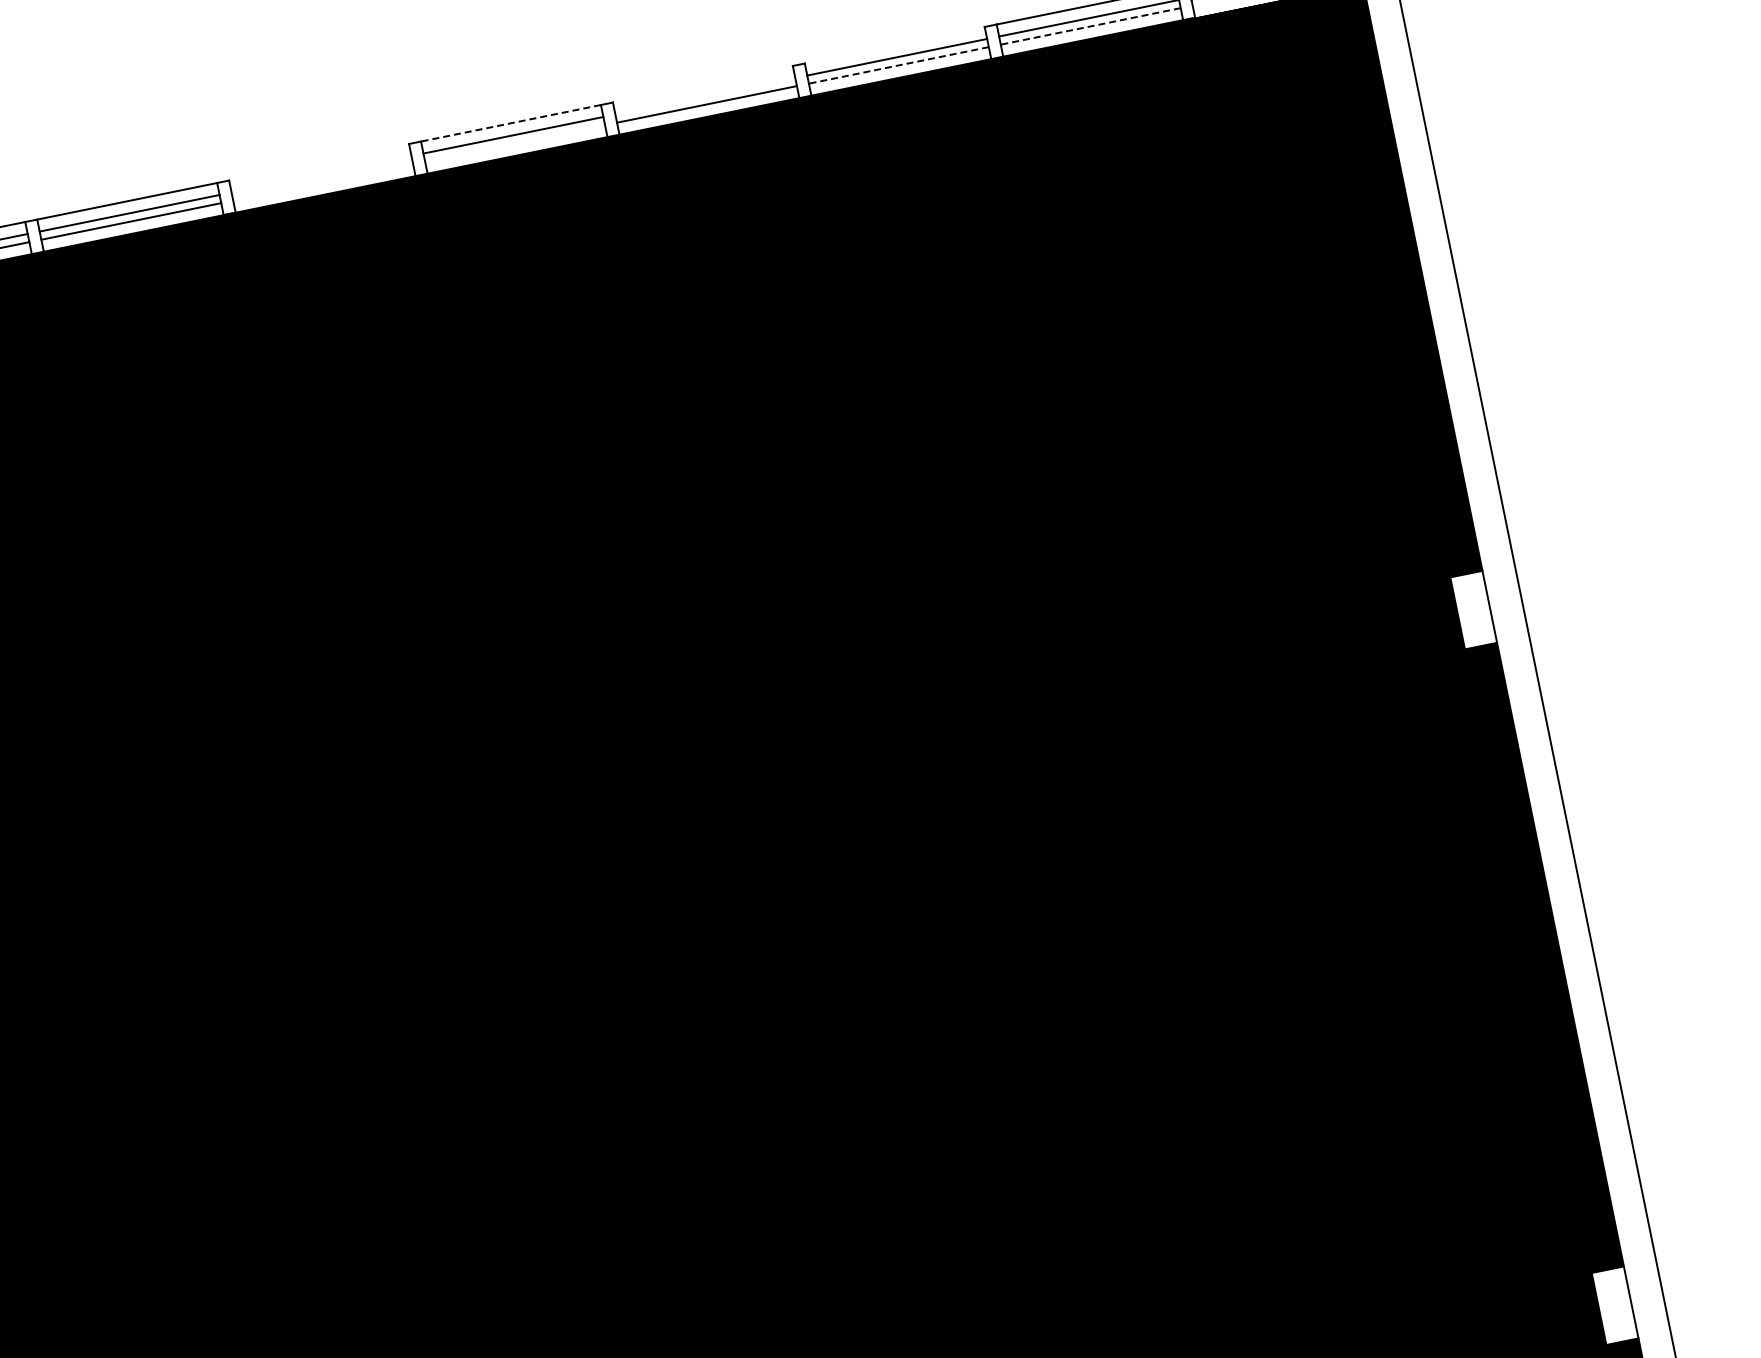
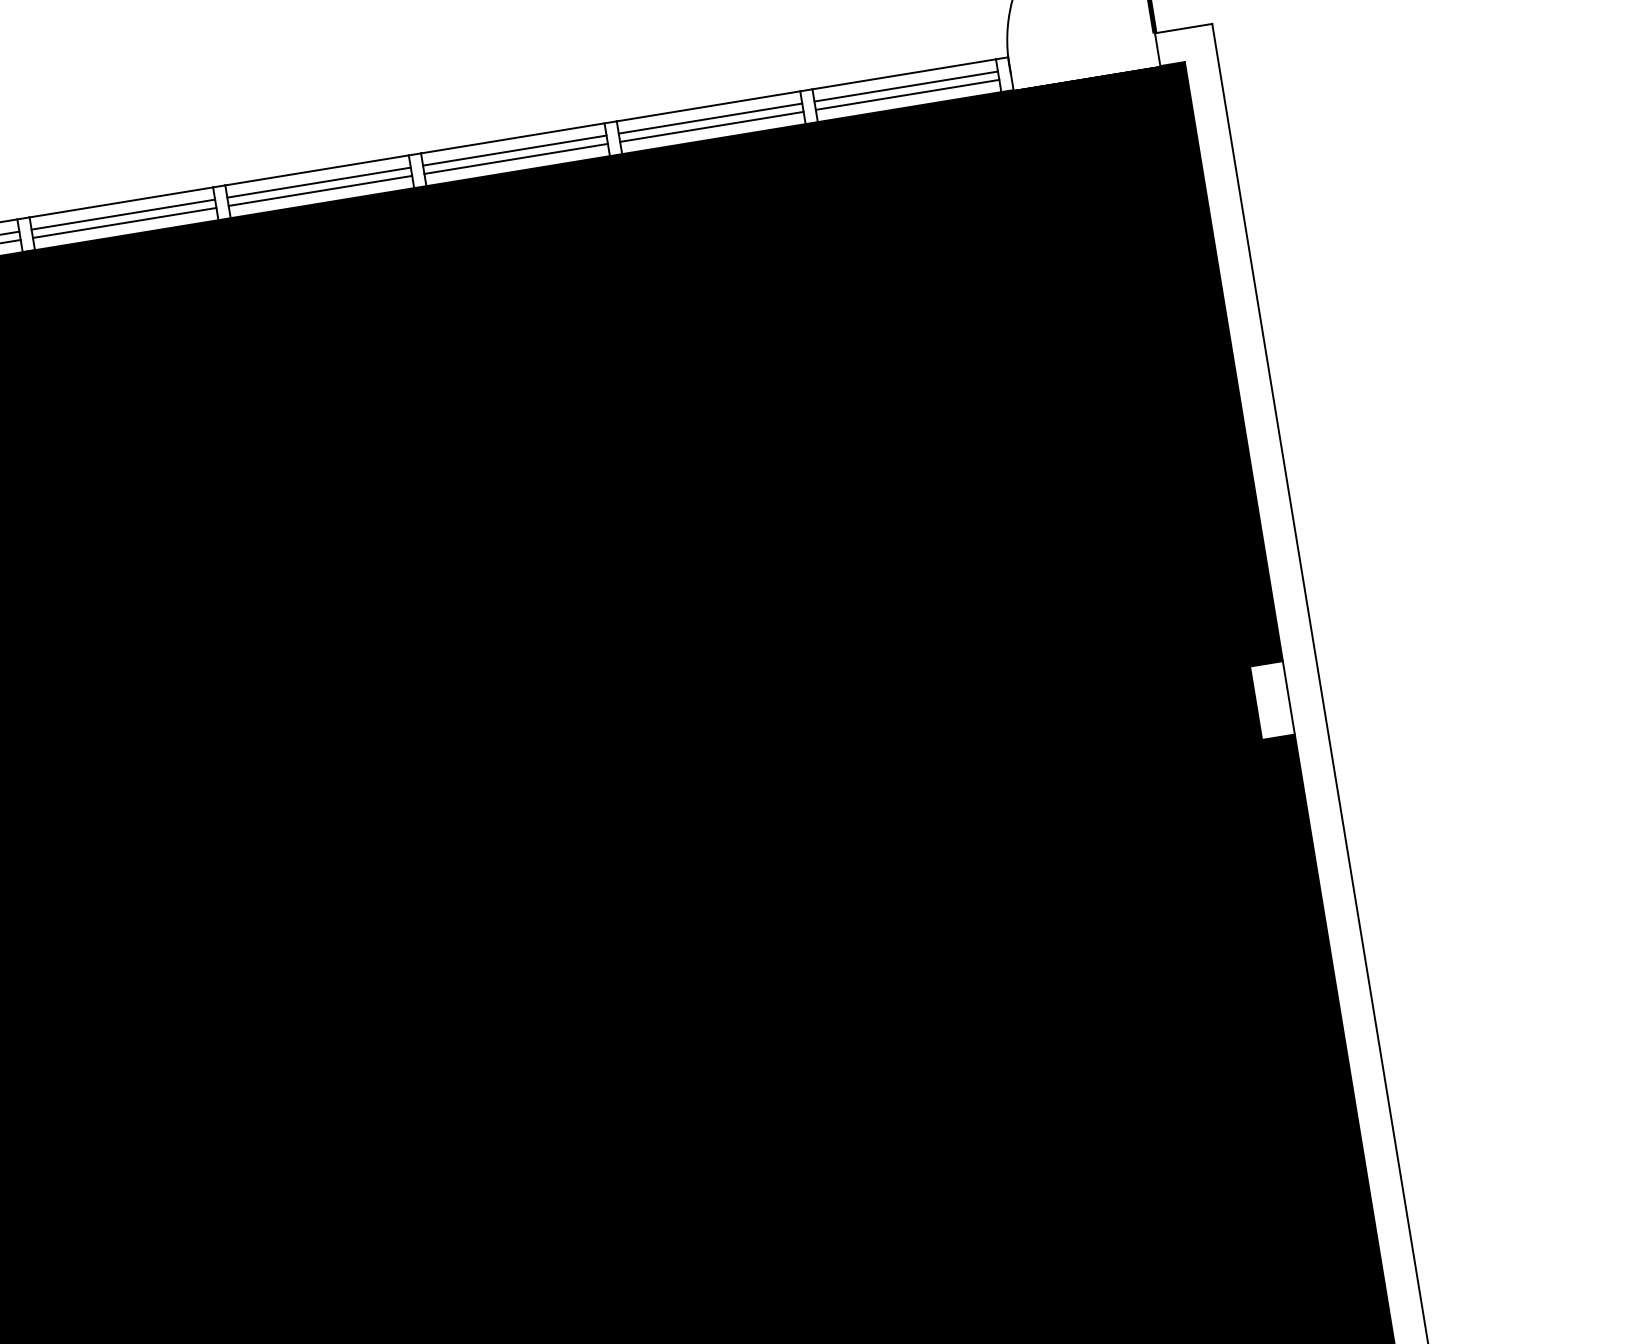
line: (1090, 26) -> (907, 94), dashed -> solid
line: (894, 44) -> (708, 105), added
line: (898, 65) -> (711, 126), dashed -> solid
line: (702, 83) -> (512, 137), added
line: (705, 95) -> (515, 149), added
line: (511, 123) -> (317, 170), dashed -> solid
line: (515, 143) -> (320, 191), added
line: (319, 162) -> (121, 202), added
line: (321, 174) -> (123, 214), added
line: (323, 182) -> (125, 223), added

